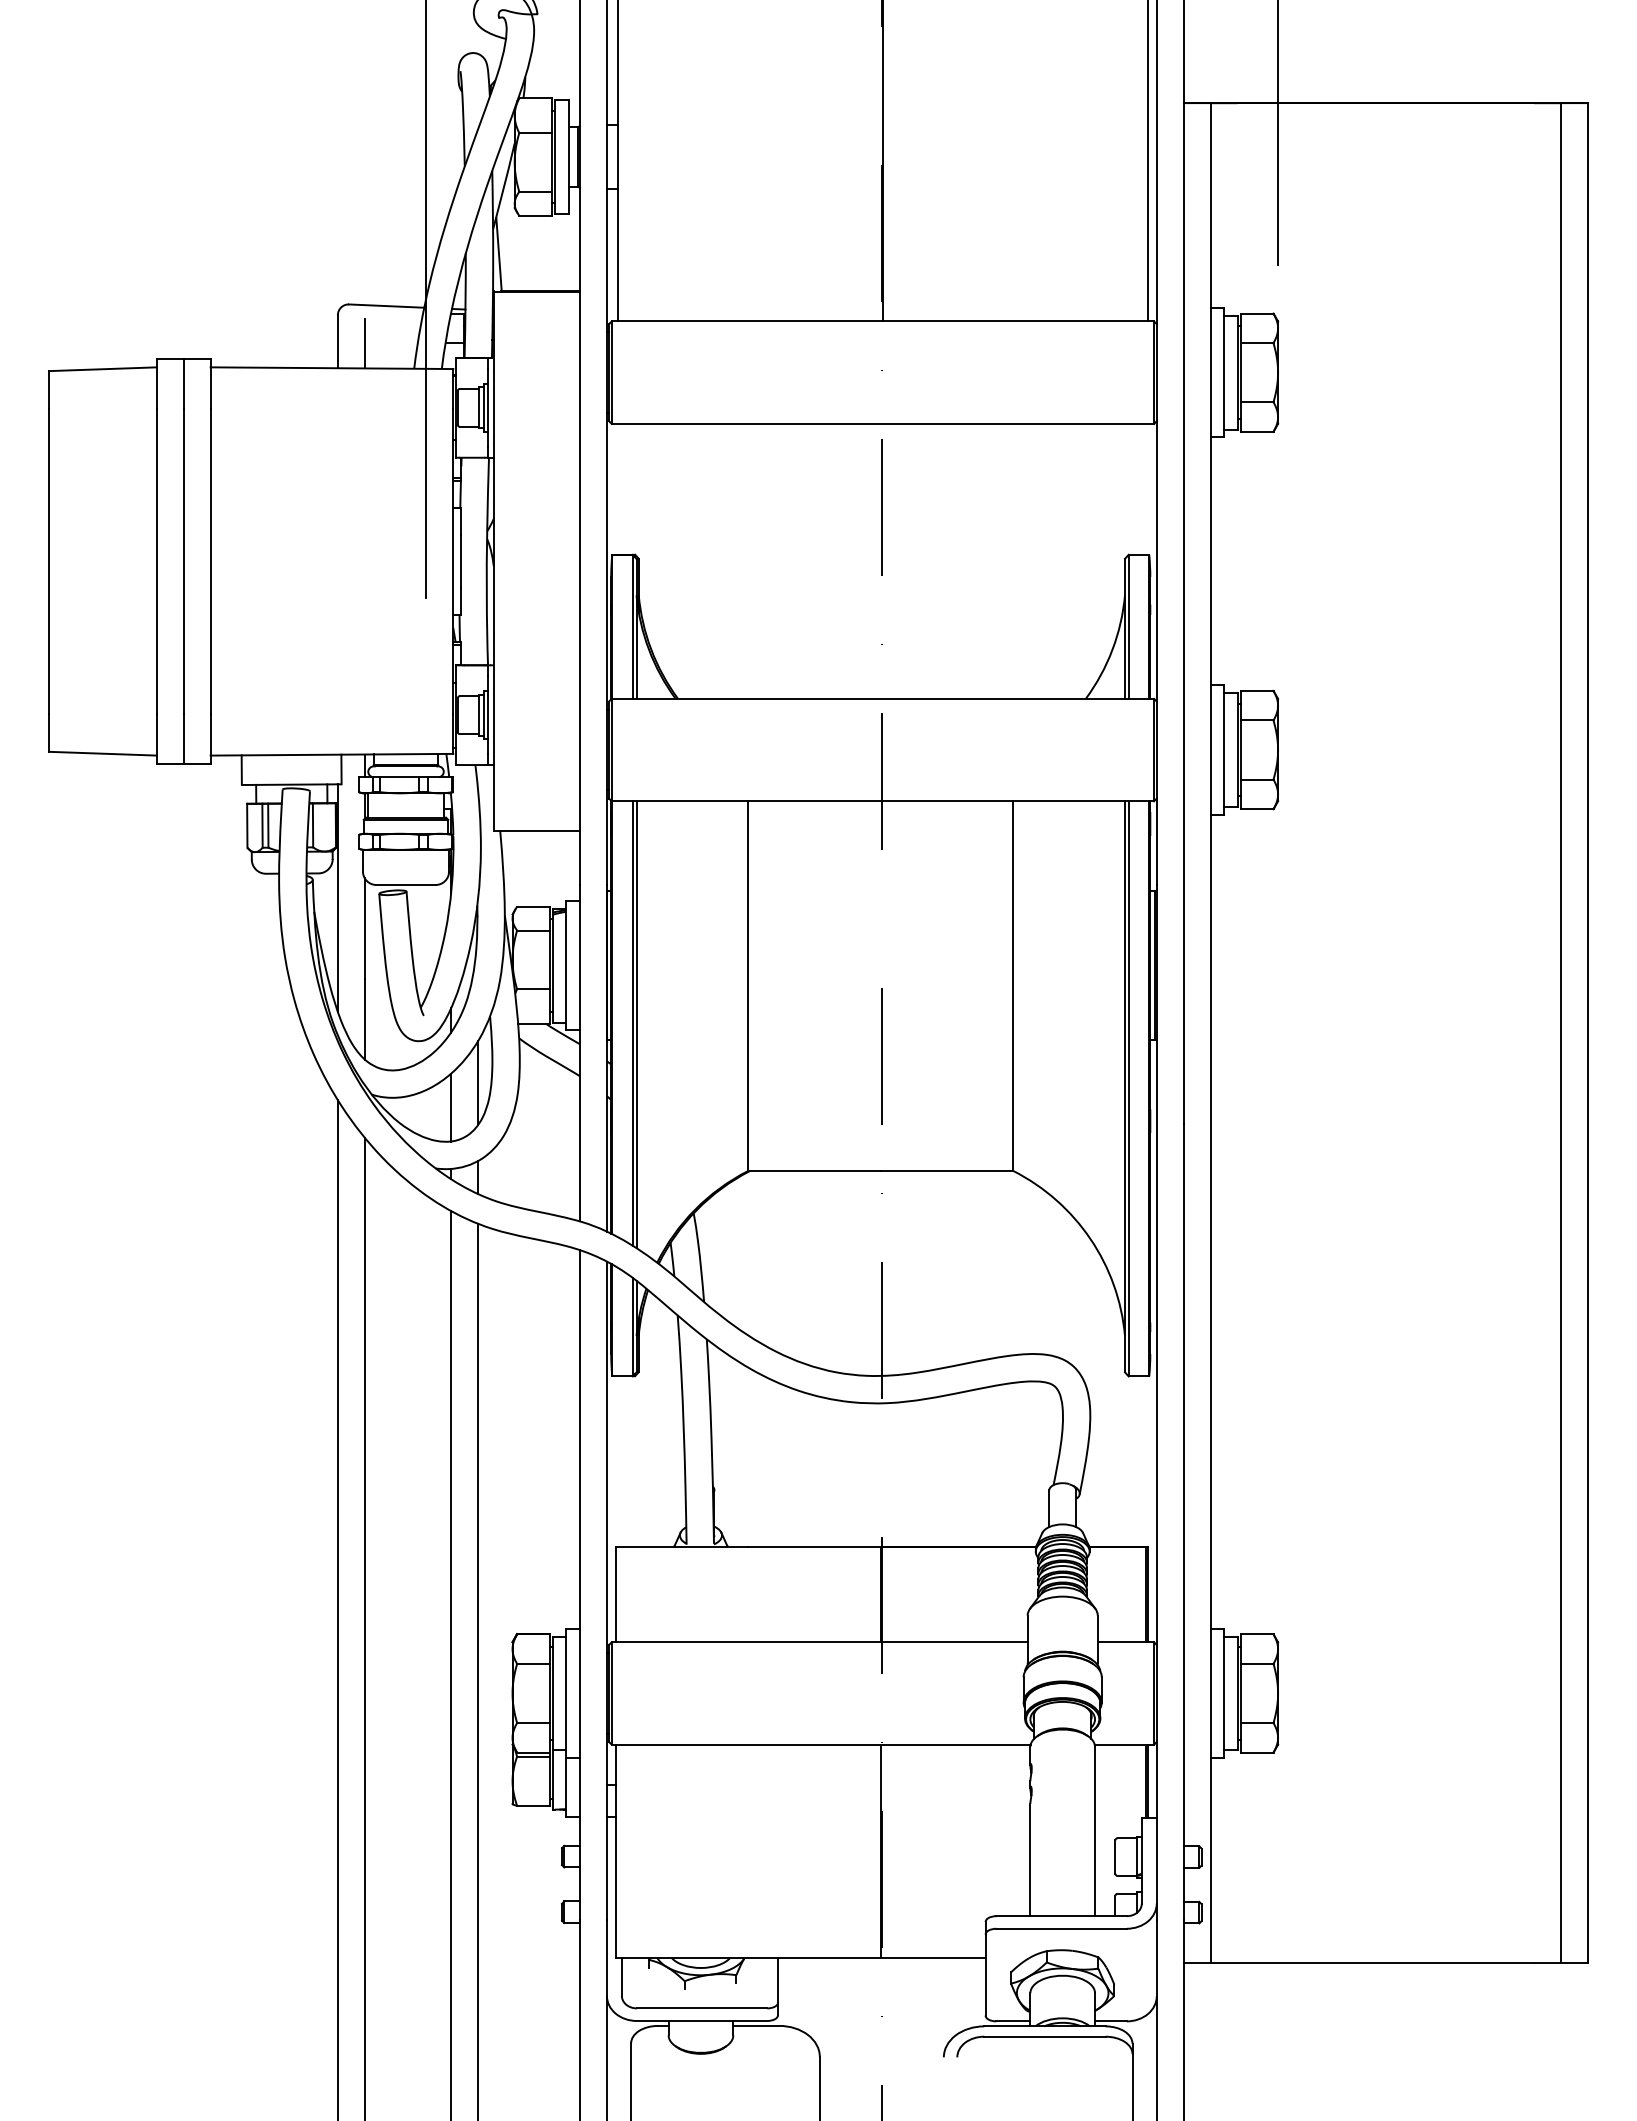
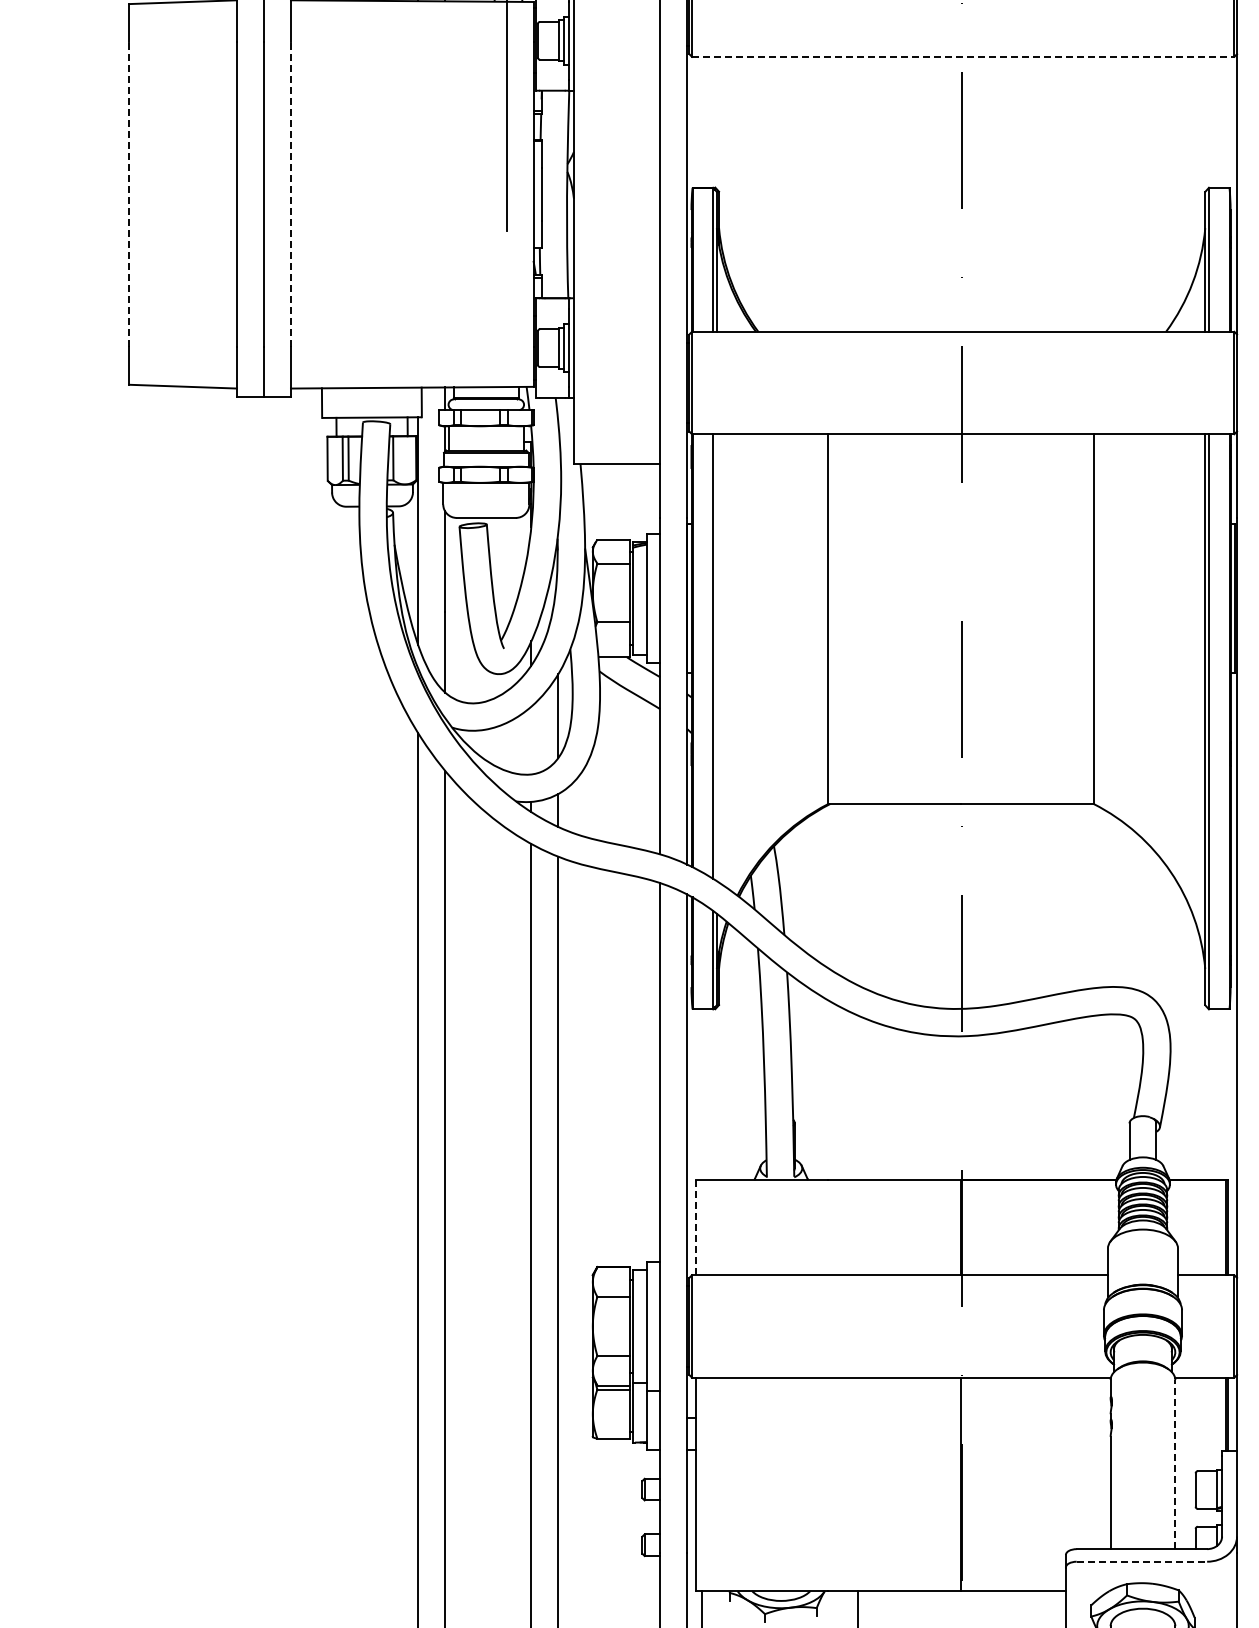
line: (883, 423) -> (963, 56), solid -> dashed
line: (48, 561) -> (128, 194), solid -> dashed
line: (210, 561) -> (290, 194), solid -> dashed
line: (636, 1024) -> (716, 657), removed
line: (451, 1107) -> (531, 740), removed
line: (615, 1595) -> (695, 1228), solid -> dashed
line: (1095, 1831) -> (1175, 1464), solid -> dashed
line: (1062, 1928) -> (1142, 1561), solid -> dashed

